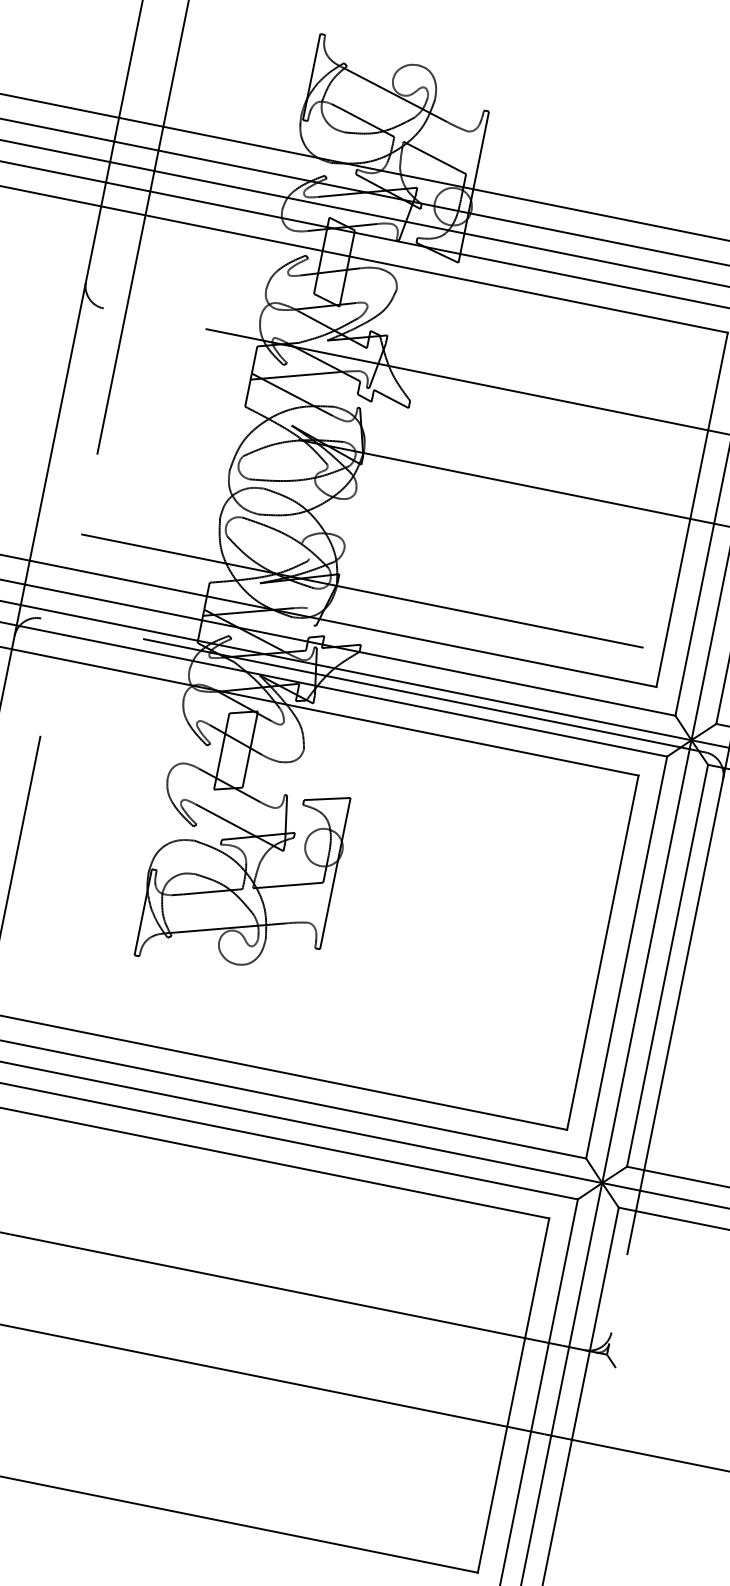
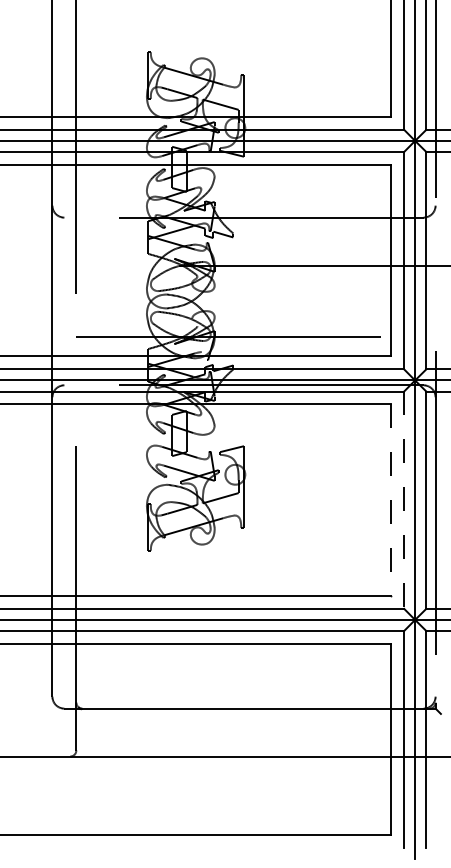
line: (603, 953) -> (391, 500), solid -> dashed
line: (627, 958) -> (404, 500), solid -> dashed

